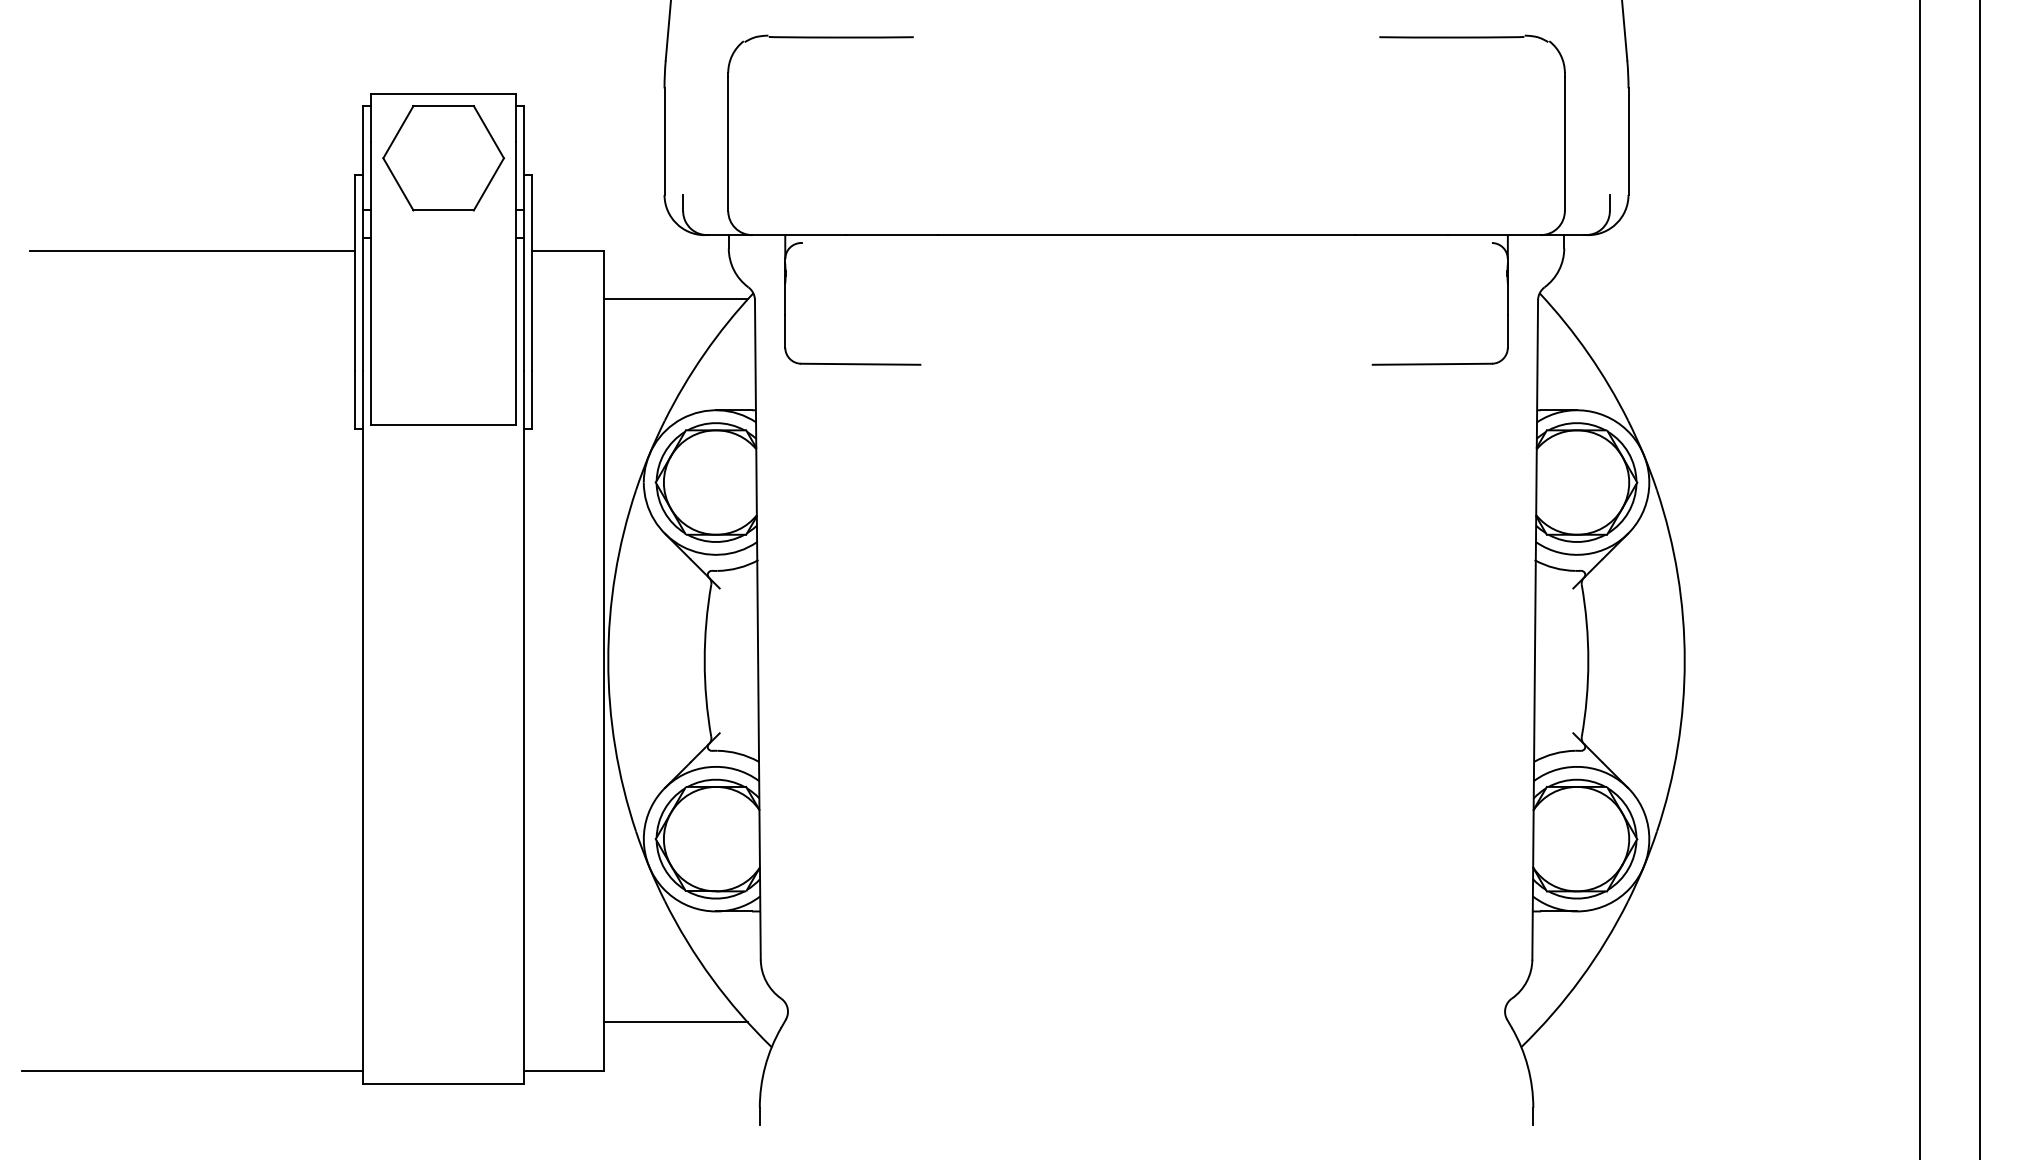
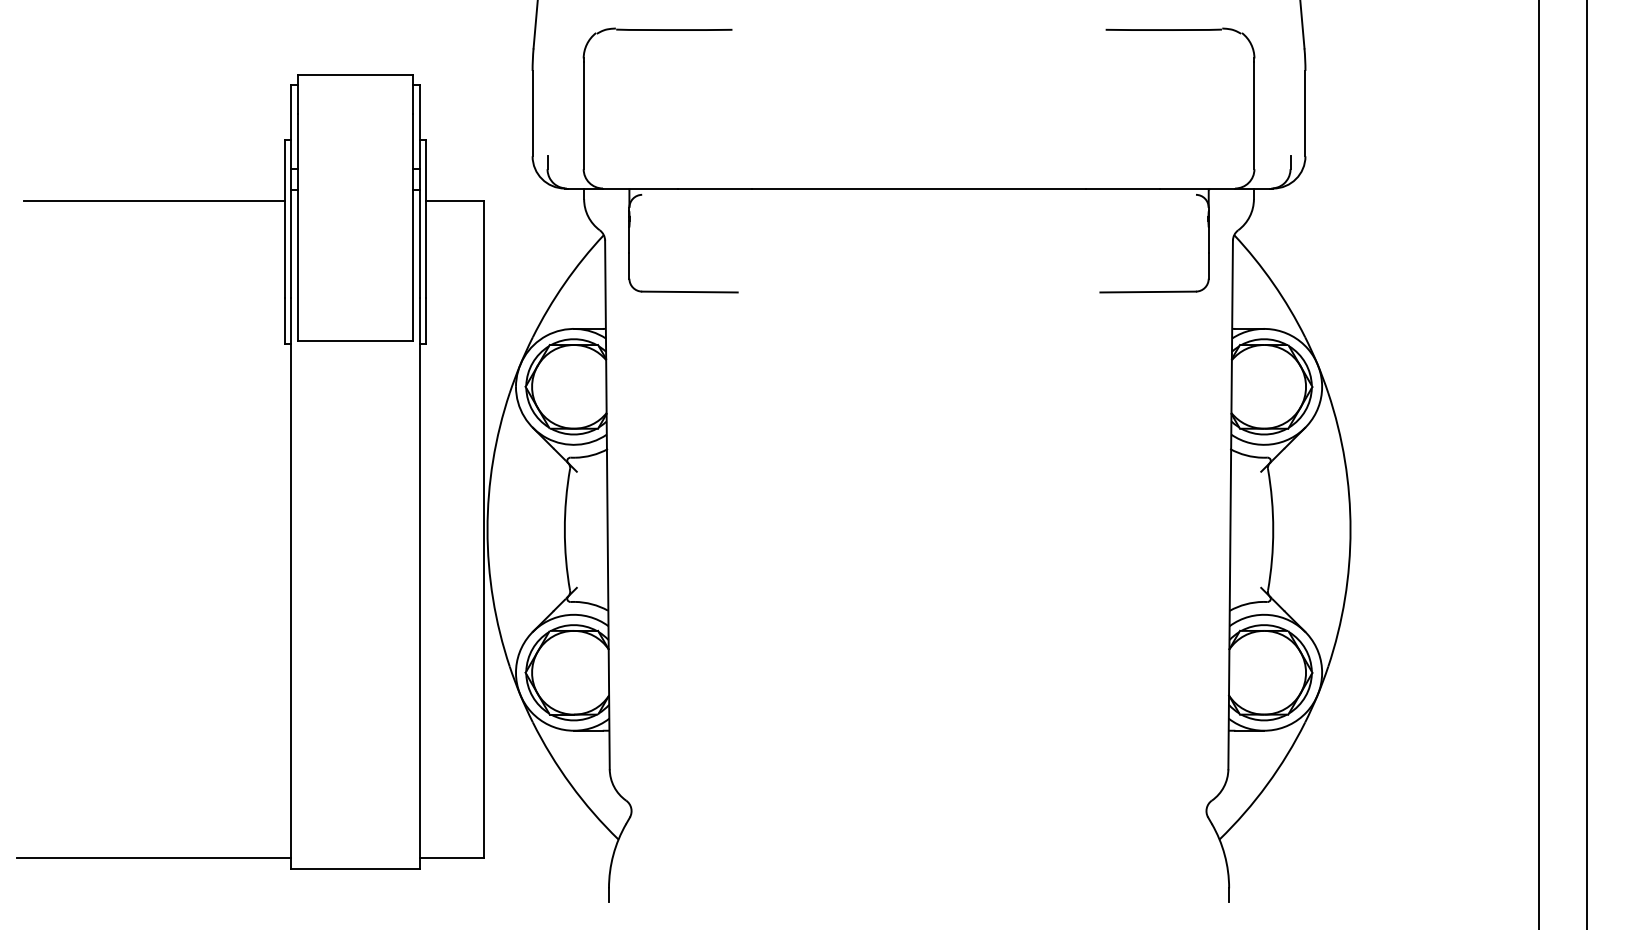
part: (443, 157) -> (355, 126), removed
line: (675, 299) -> (541, 240), removed
line: (675, 1022) -> (541, 819), removed

